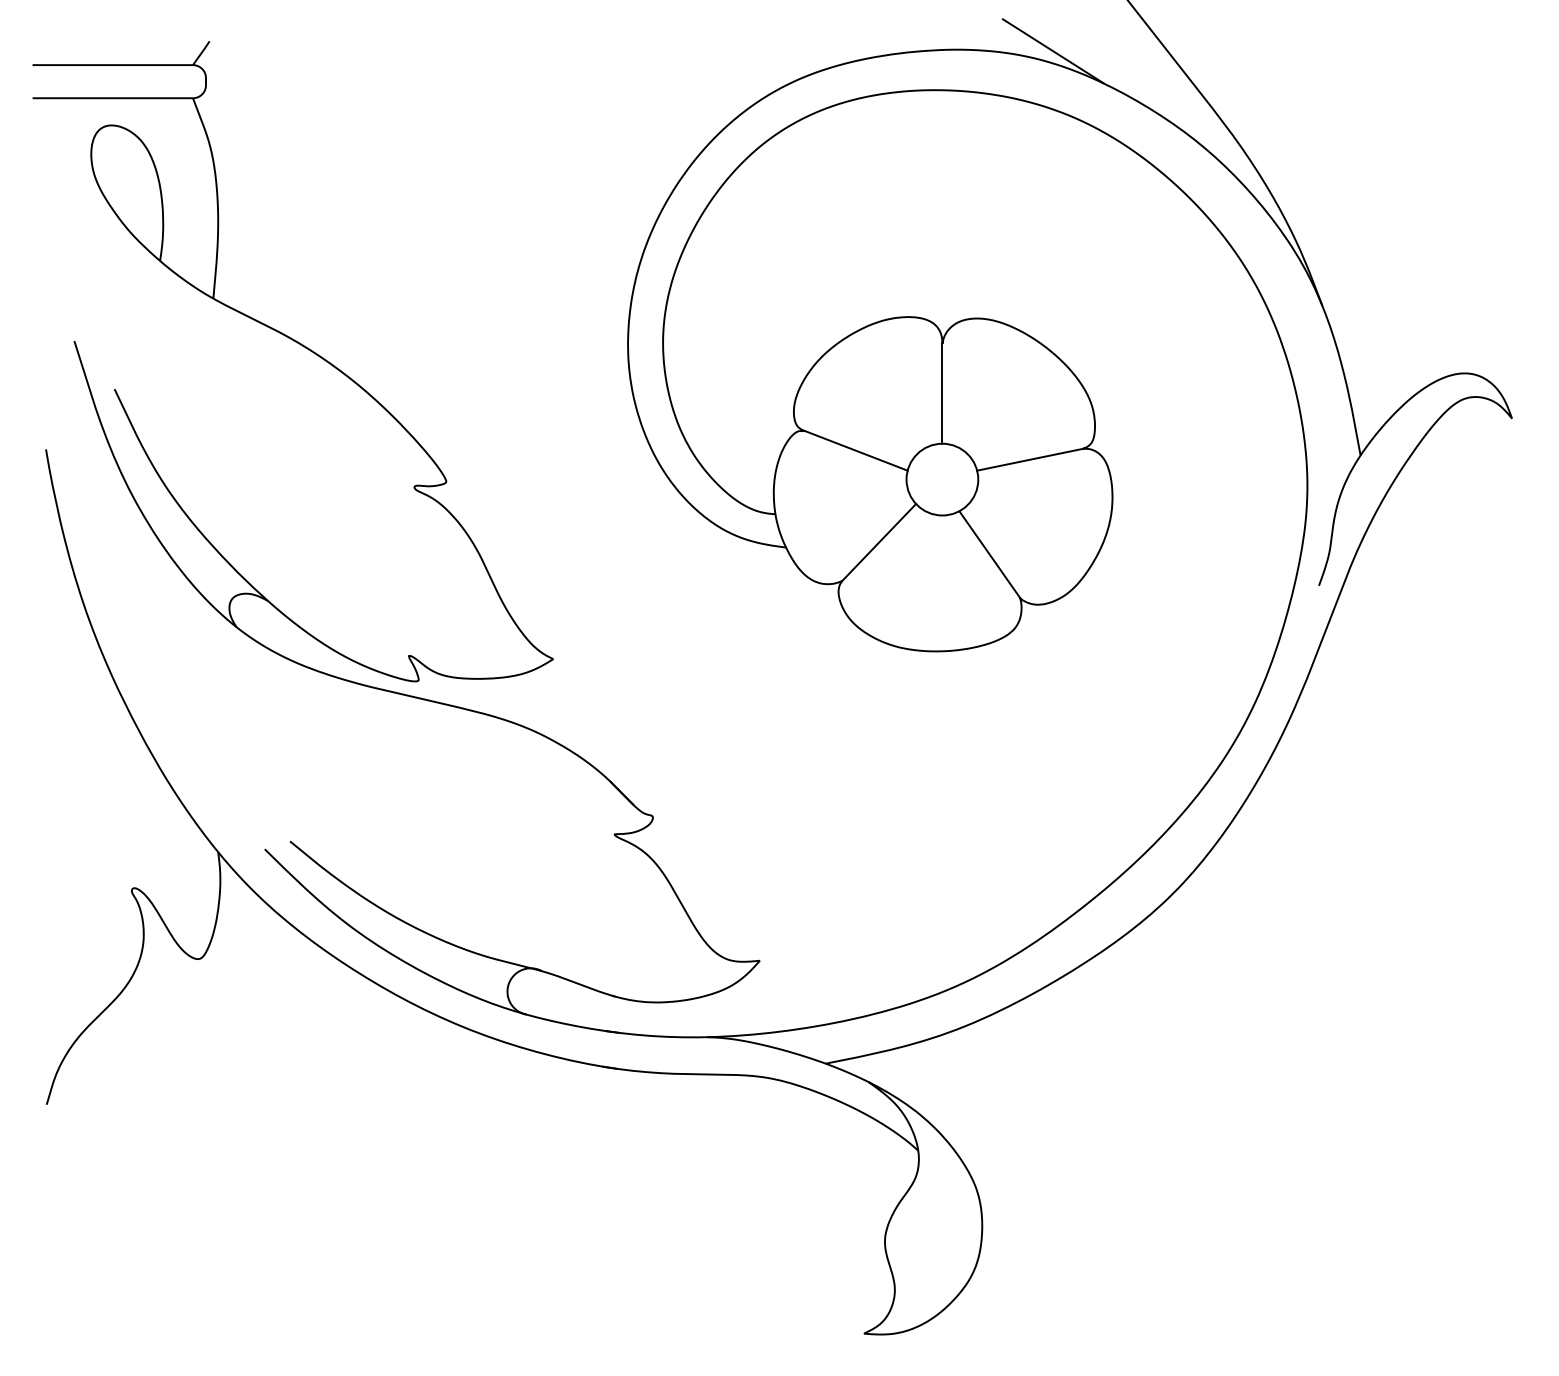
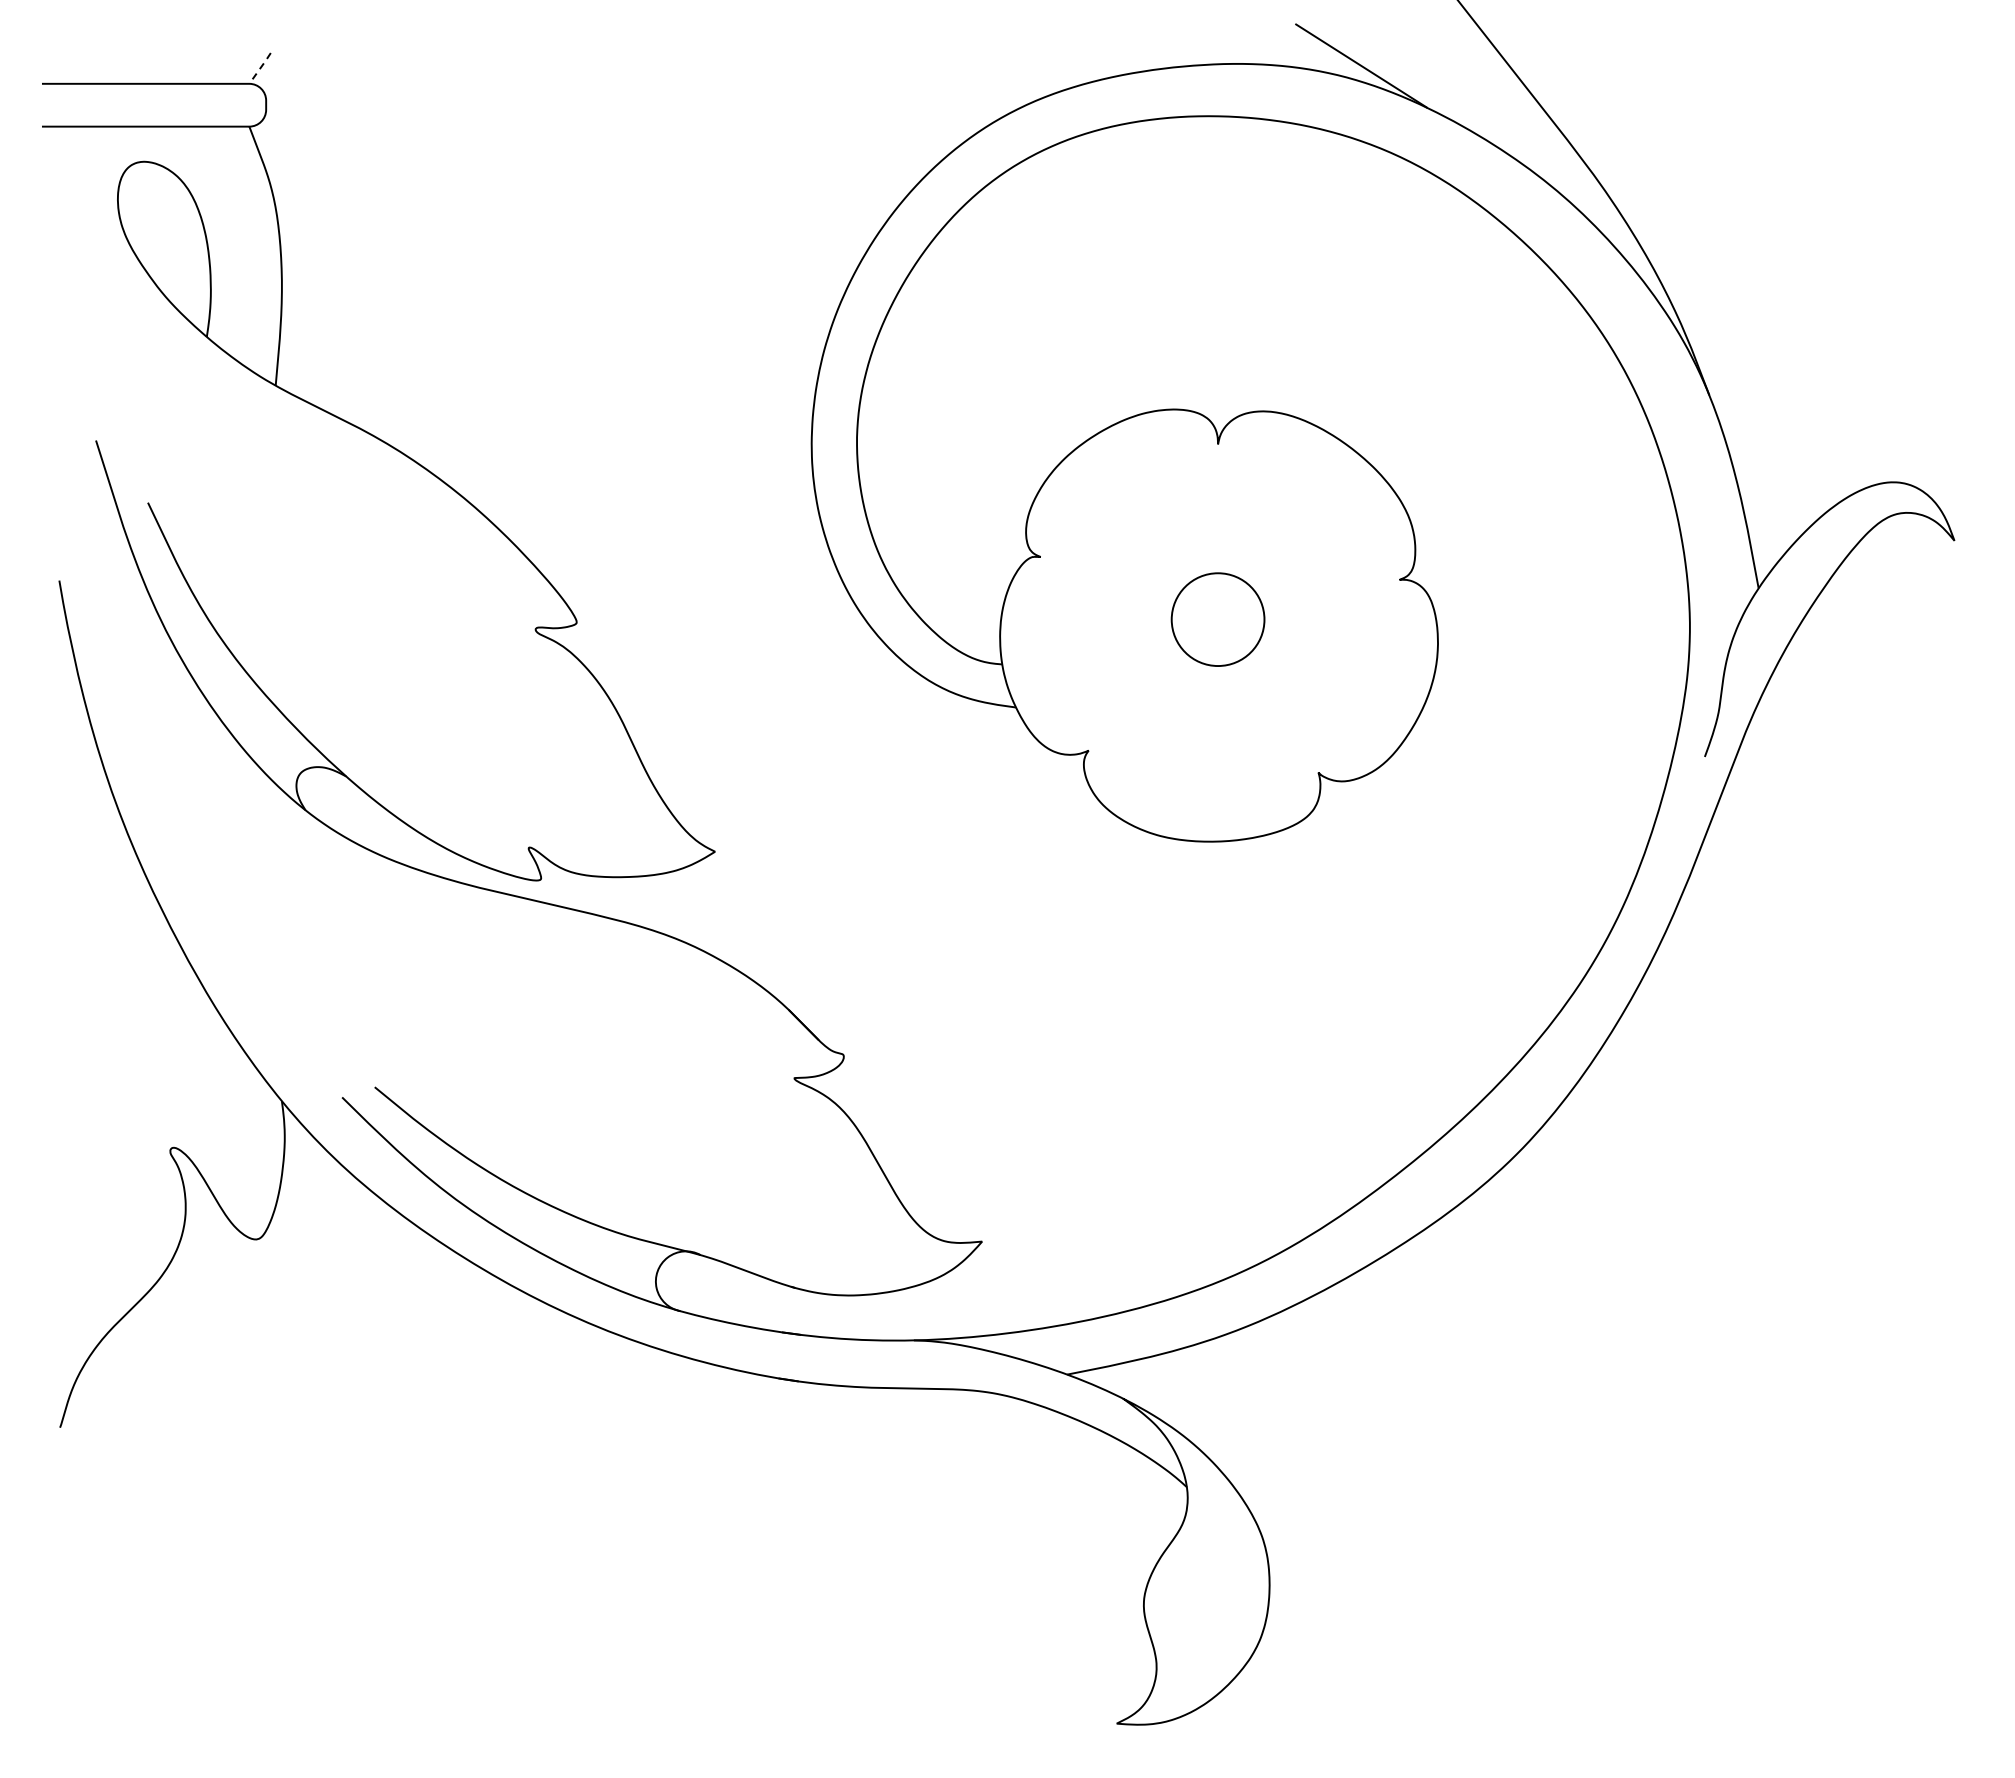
line: (201, 53) -> (260, 68), solid -> dashed
line: (942, 393) -> (1218, 508), removed
line: (856, 450) -> (1106, 582), removed
line: (1029, 459) -> (1330, 593), removed
line: (879, 542) -> (1136, 700), removed
line: (989, 554) -> (1279, 716), removed

